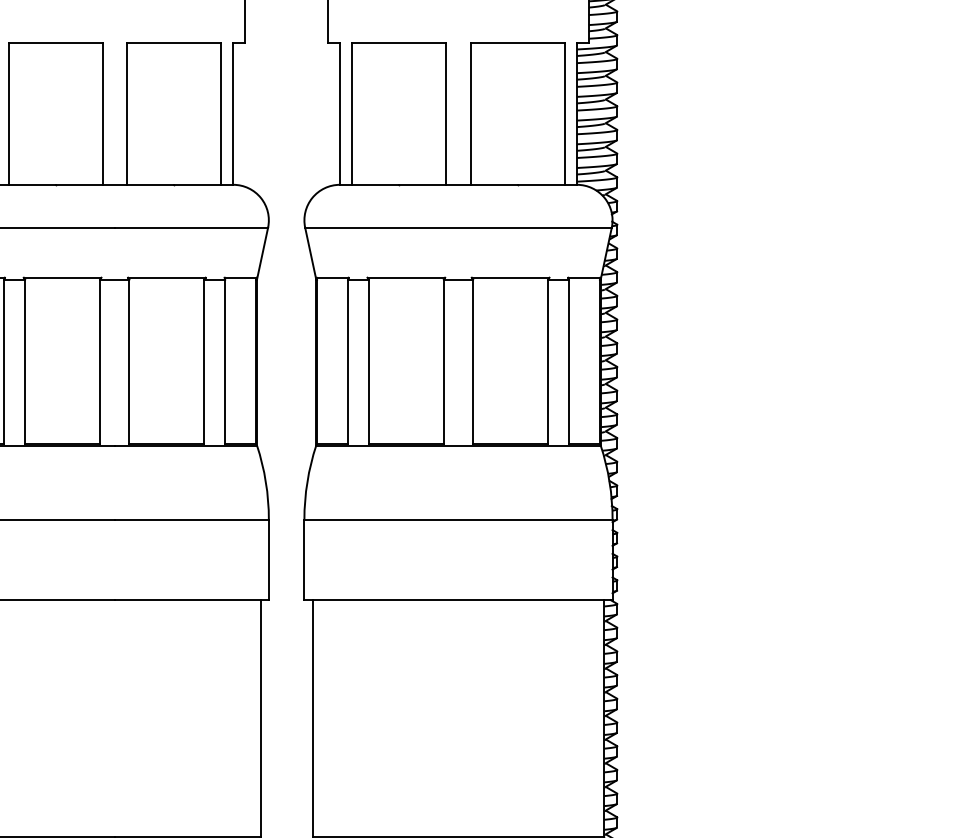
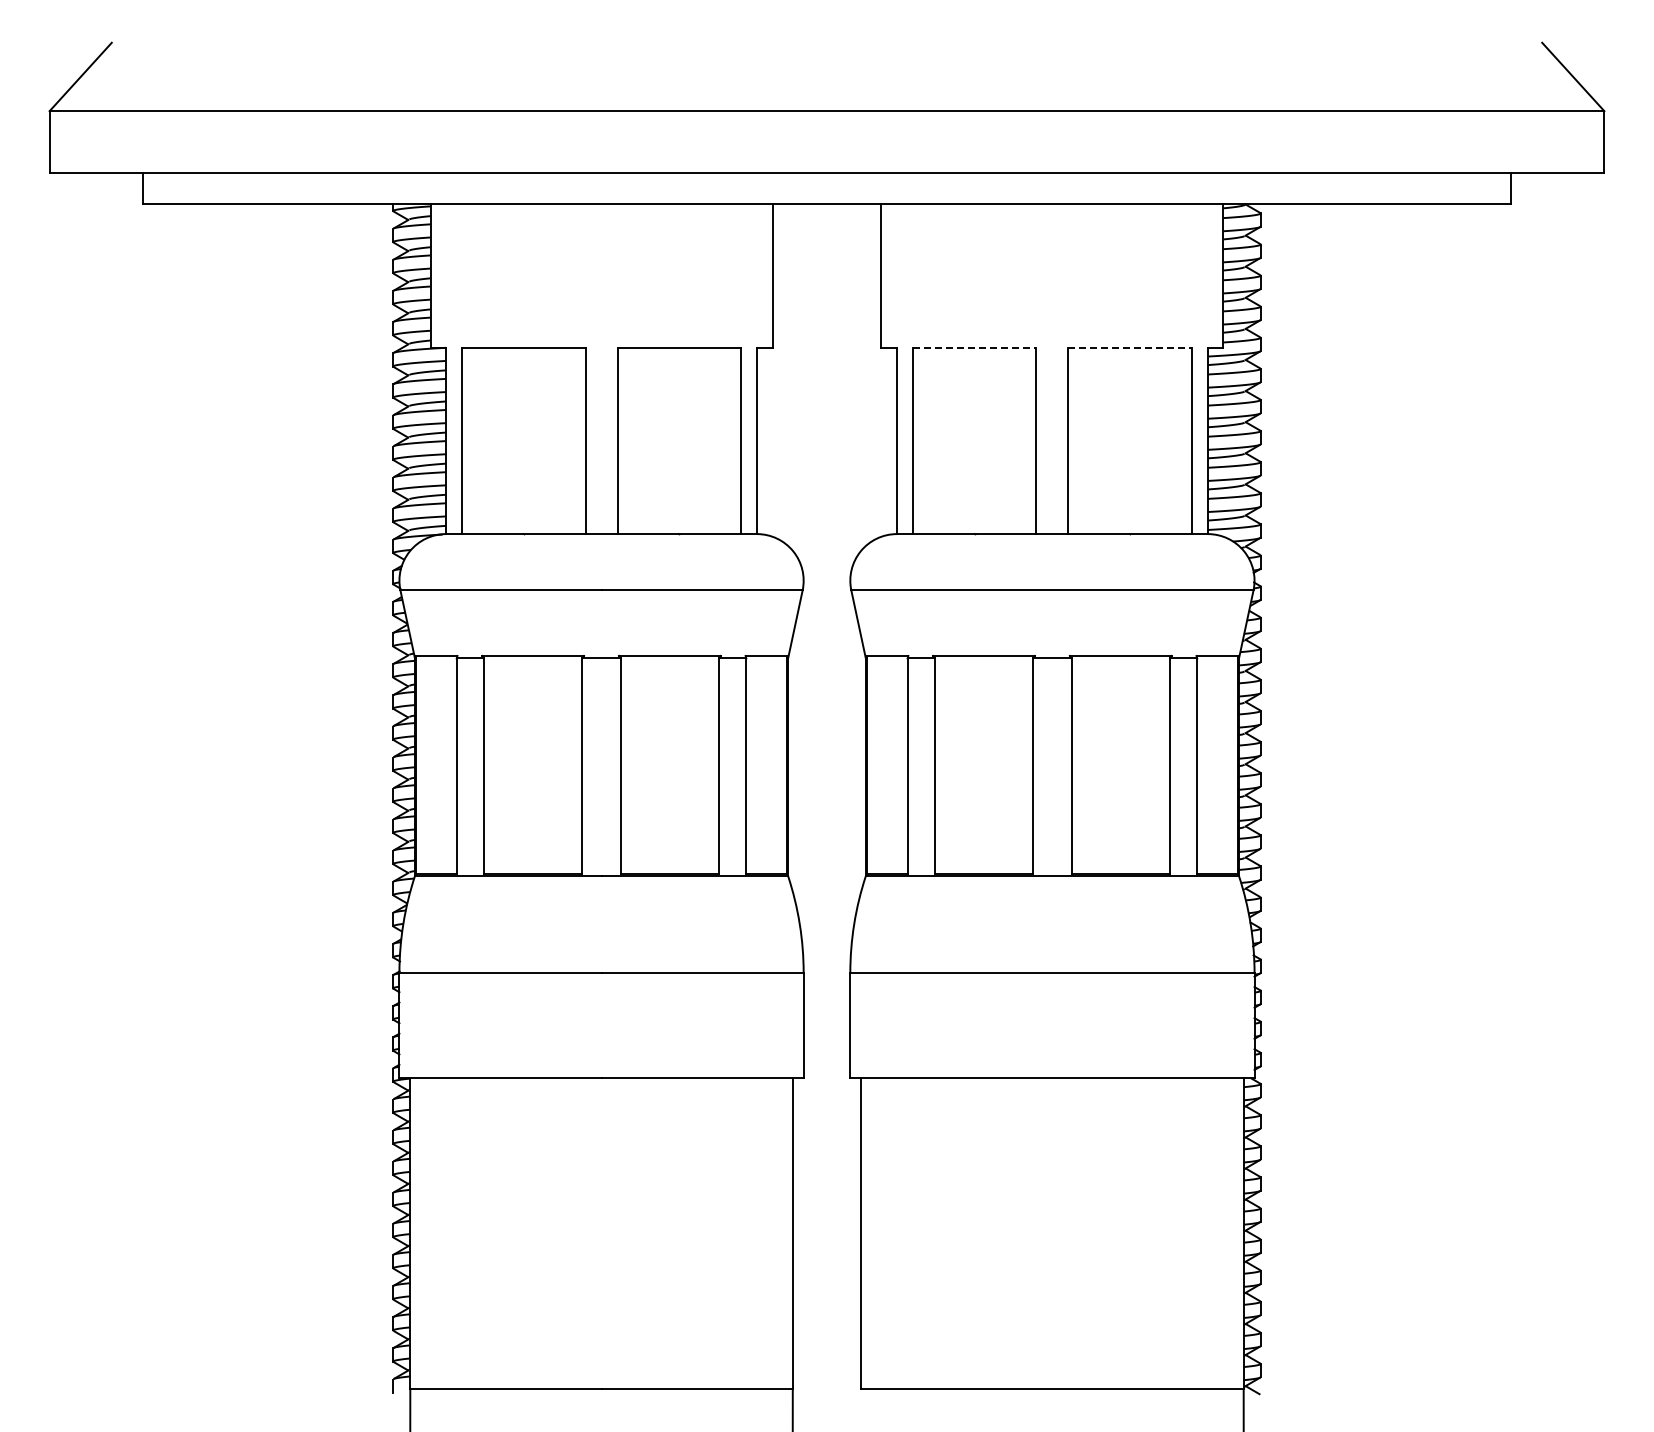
line: (399, 42) -> (974, 347), solid -> dashed
line: (518, 42) -> (1130, 347), solid -> dashed

